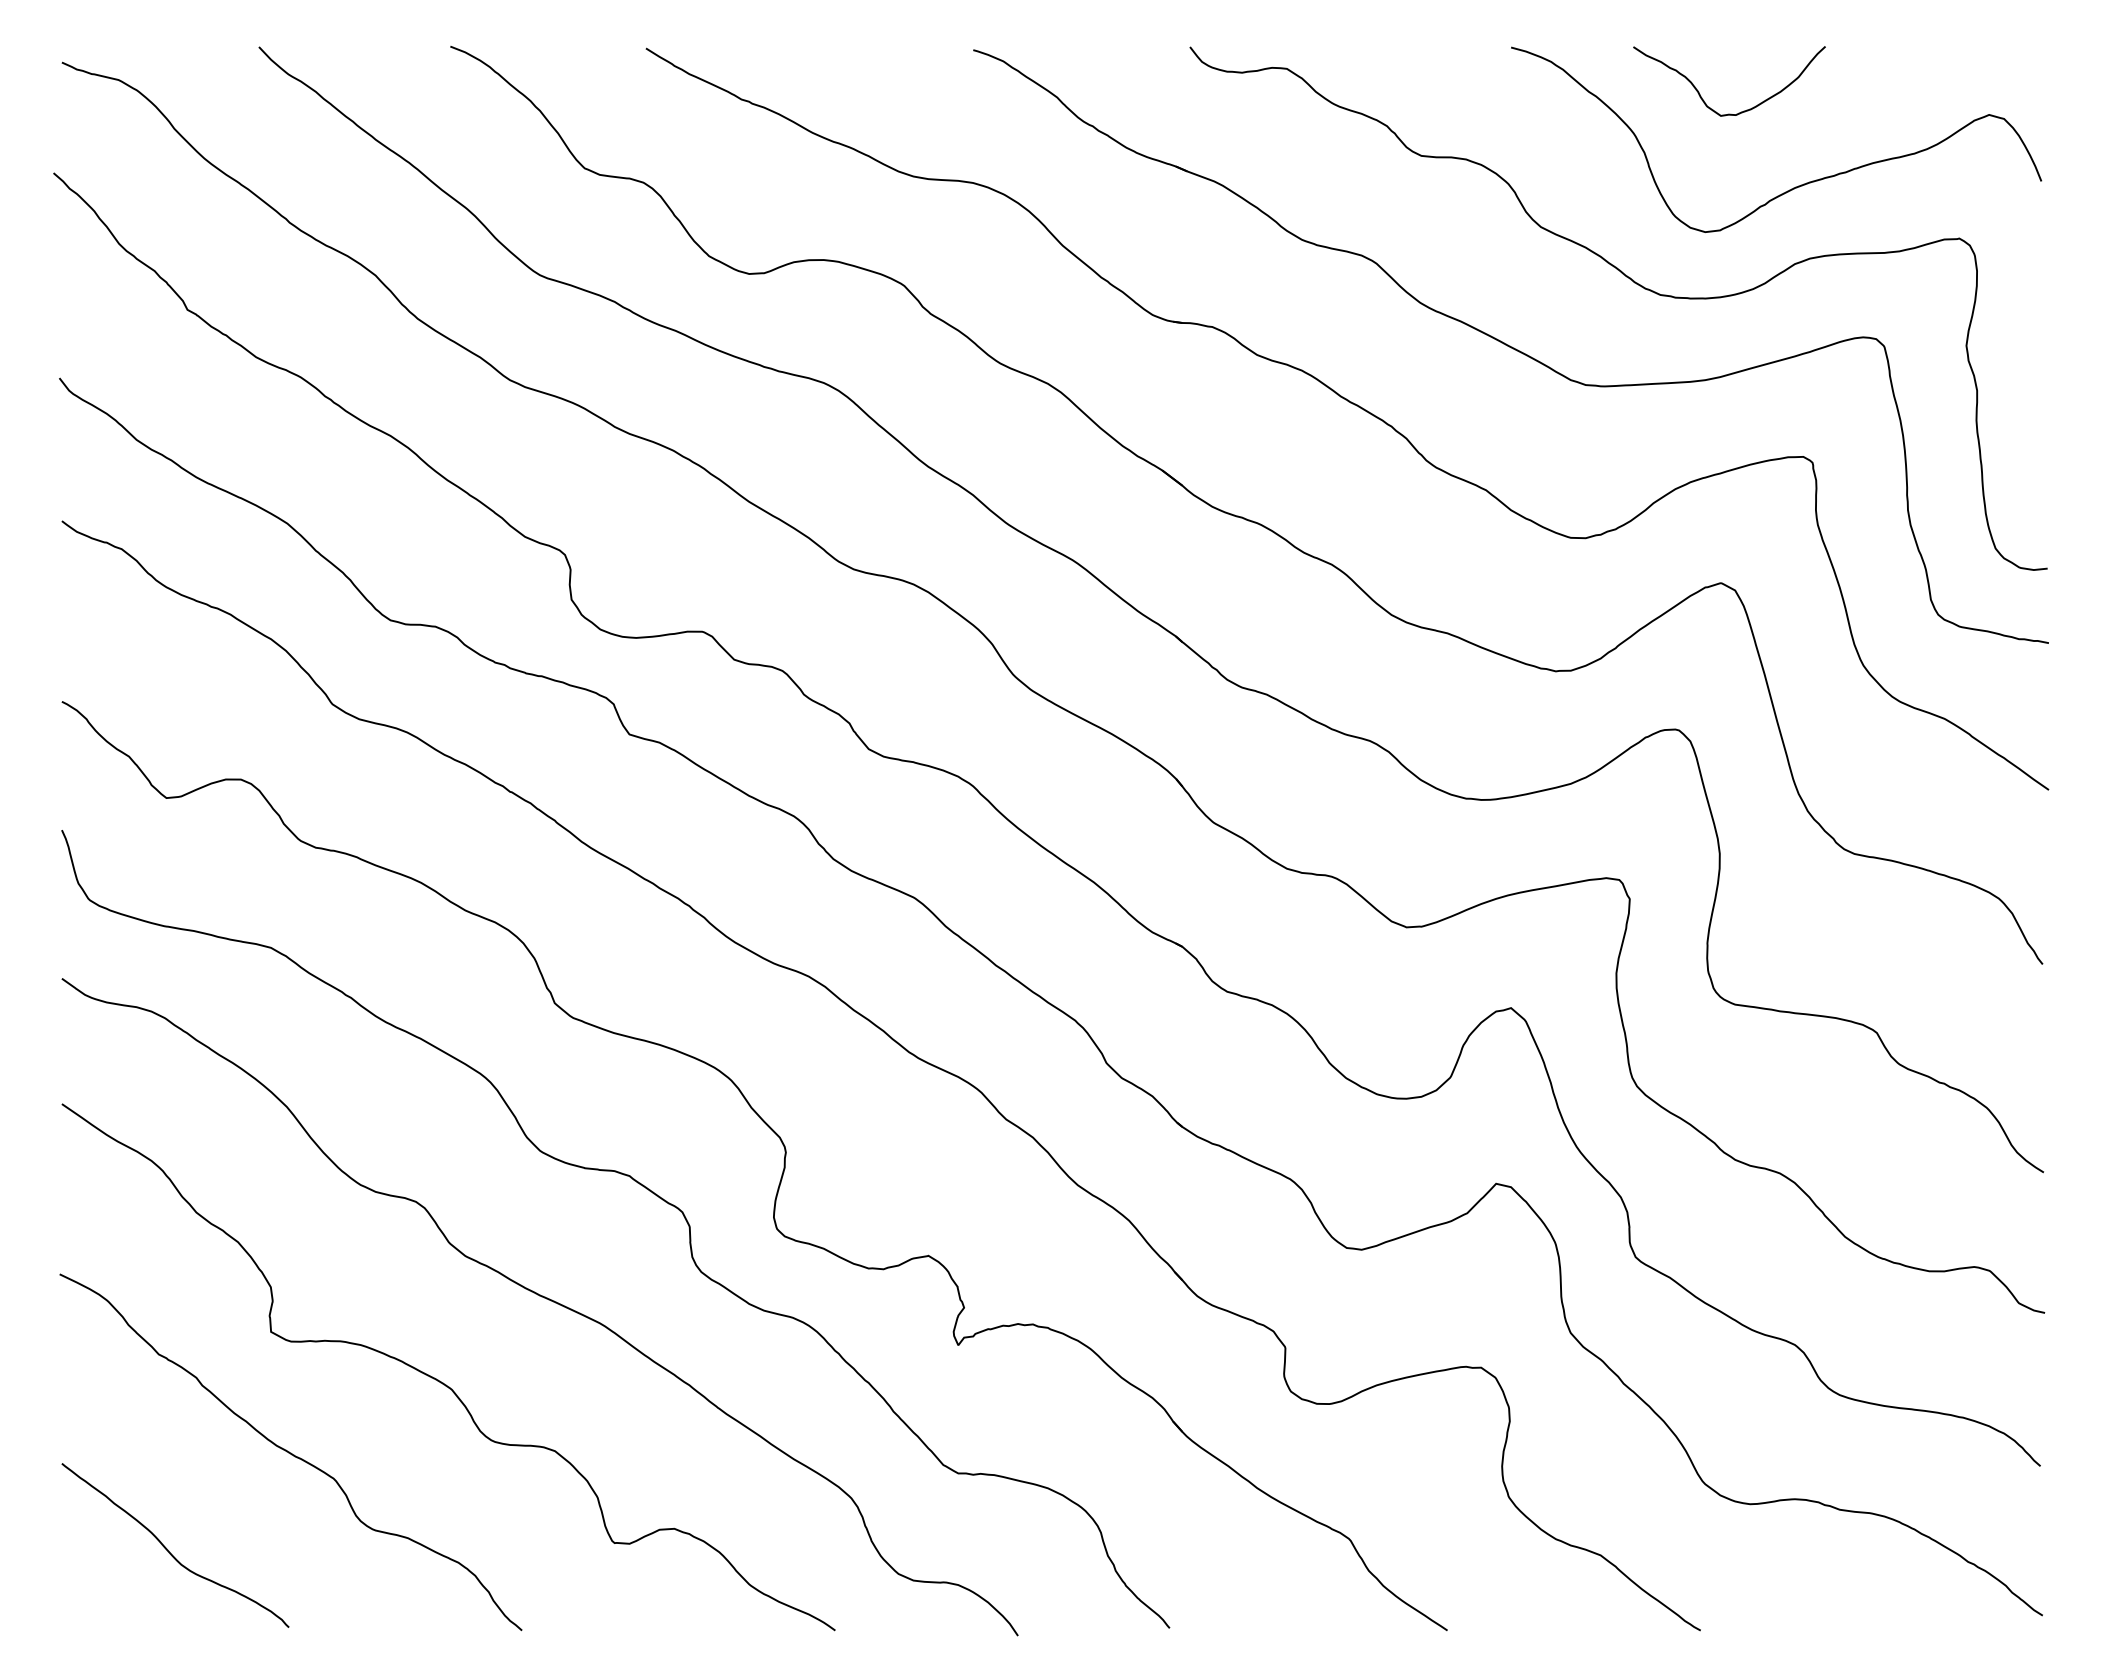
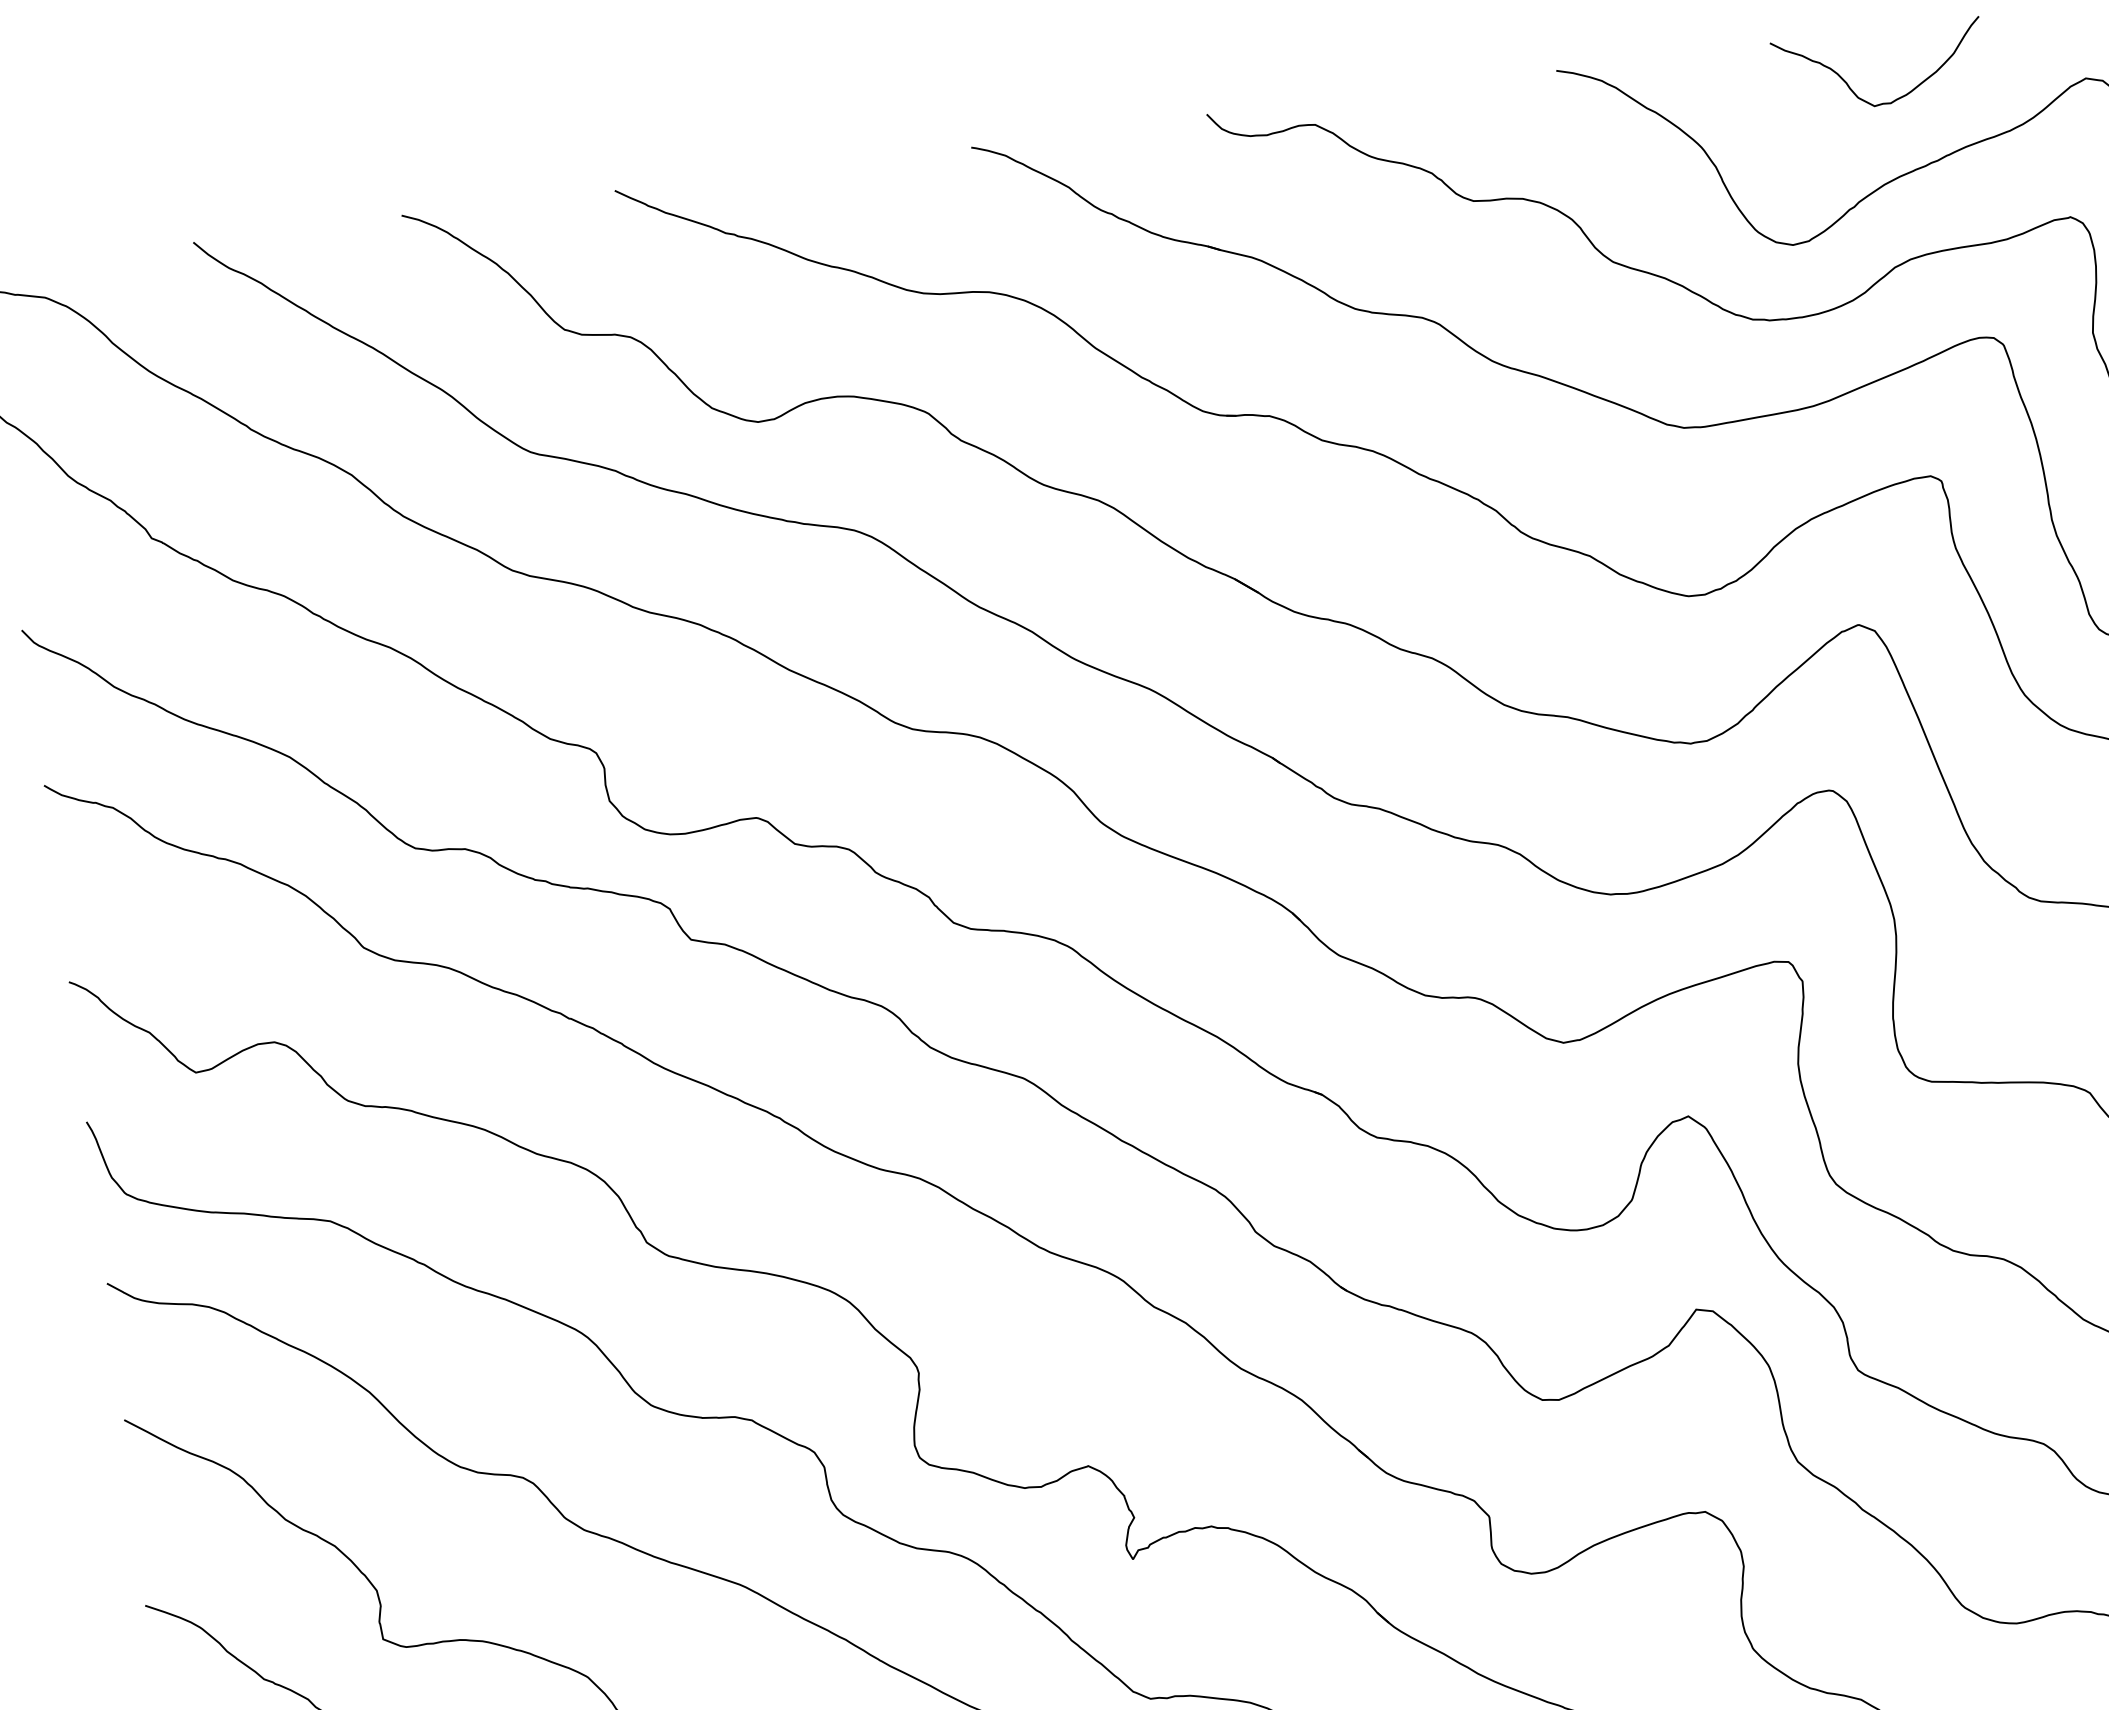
curve: (1702, 97) -> (1852, 88), moved

